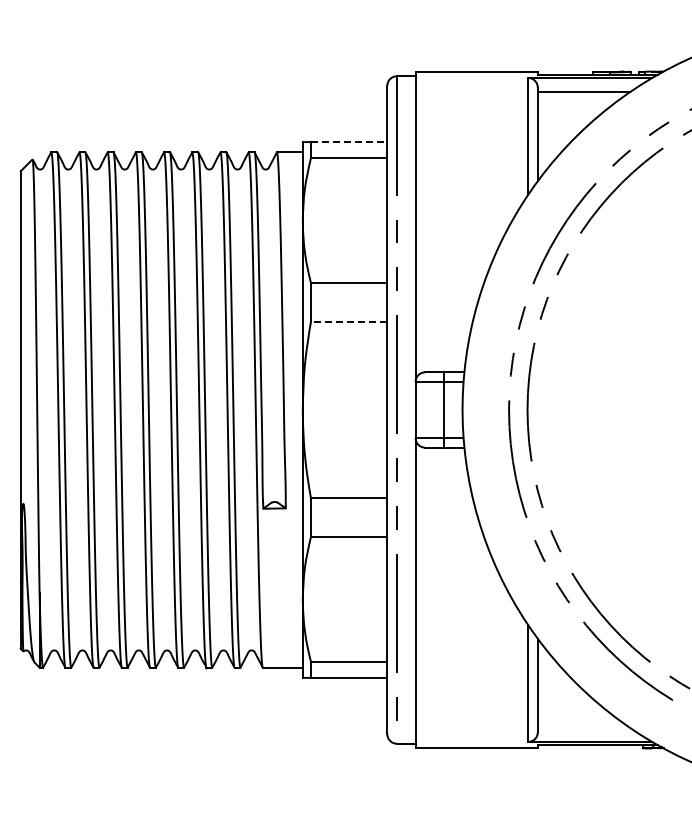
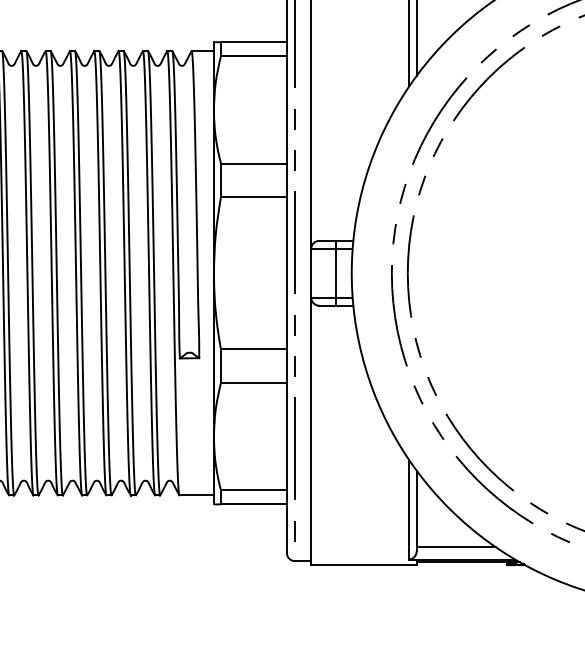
line: (349, 142) -> (254, 42), dashed -> solid
line: (348, 321) -> (253, 196), dashed -> solid
line: (583, 727) -> (456, 547), added

